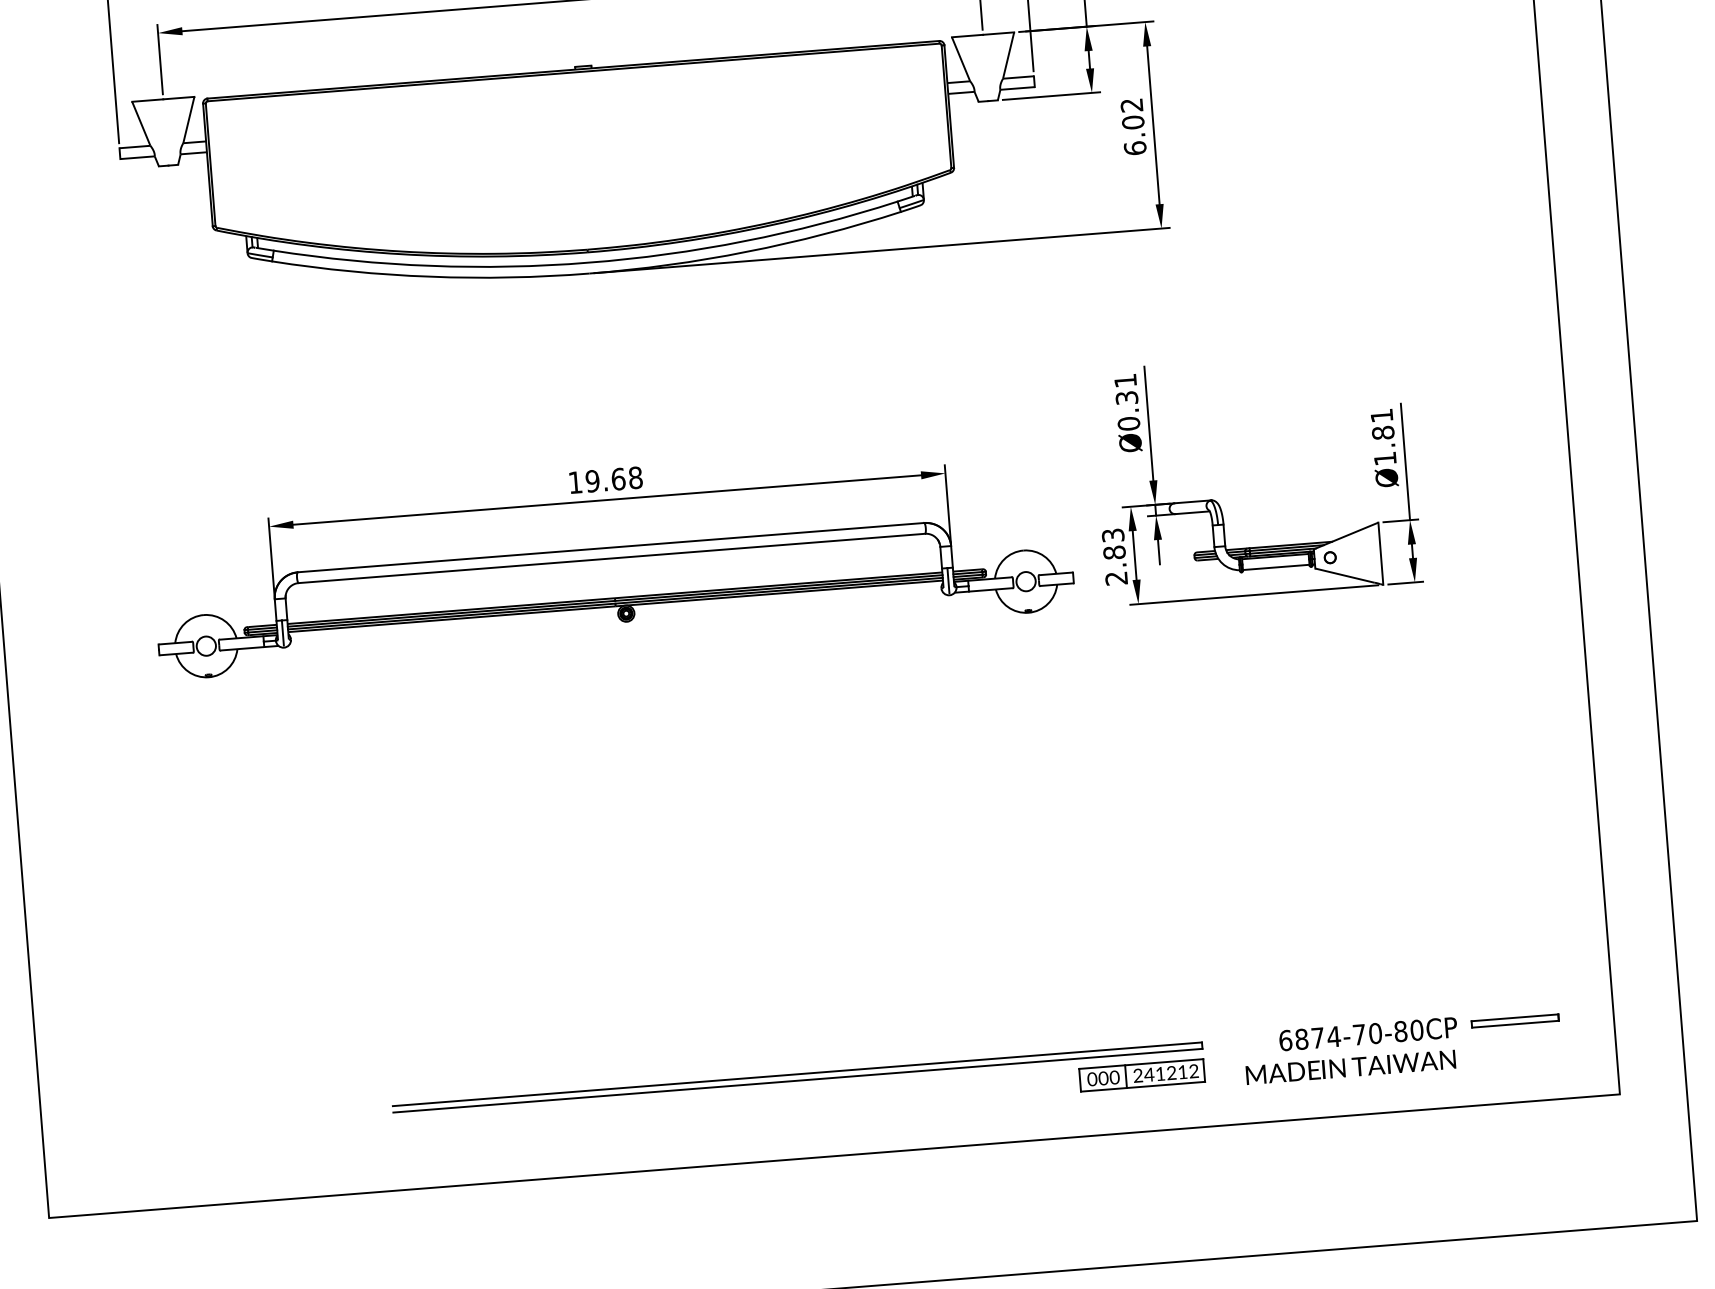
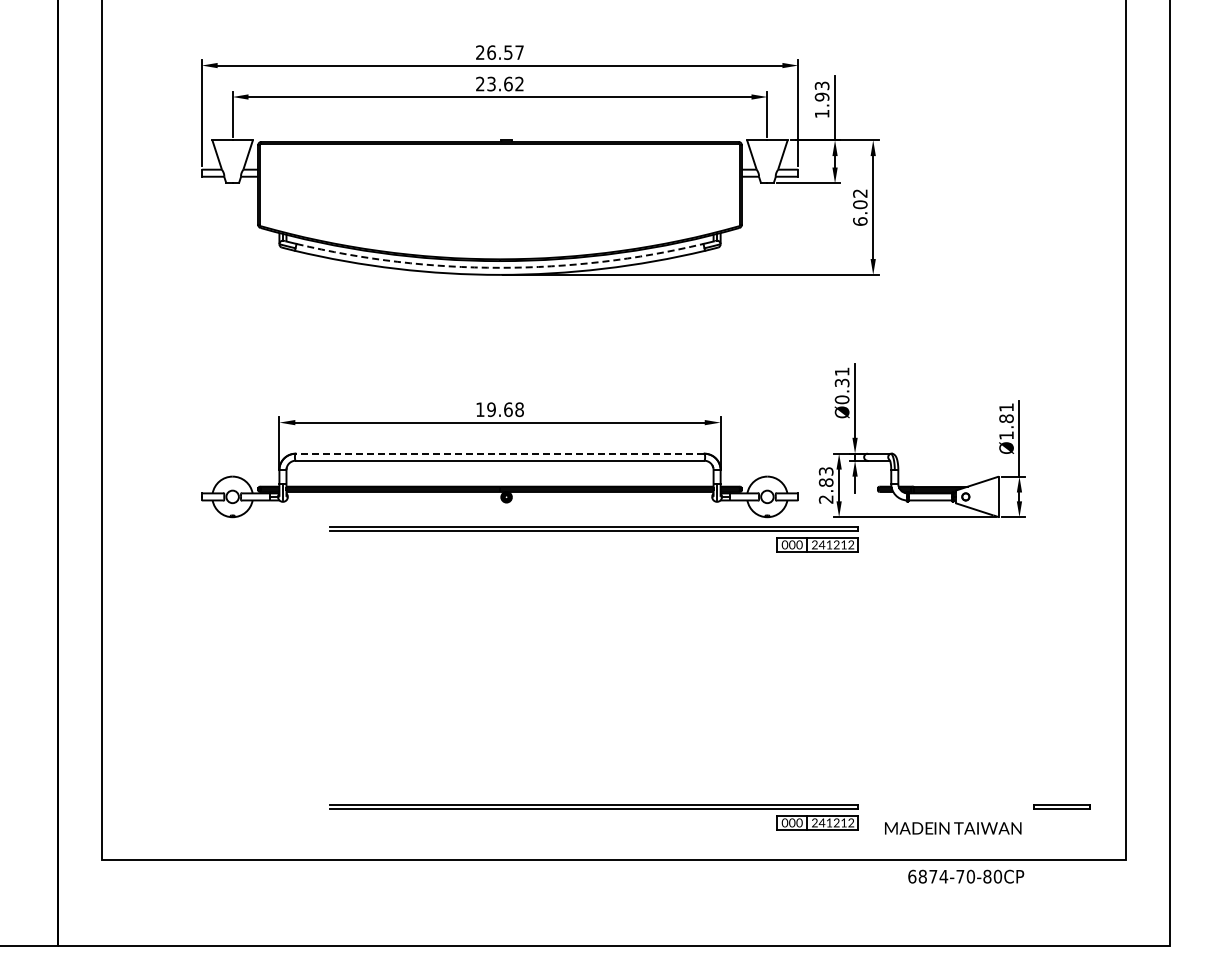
arc: (589, 262) -> (500, 267), solid -> dashed
line: (610, 547) -> (499, 453), solid -> dashed
part: (763, 655) -> (593, 531), added
text: (1368, 1033) -> (966, 876), moved

